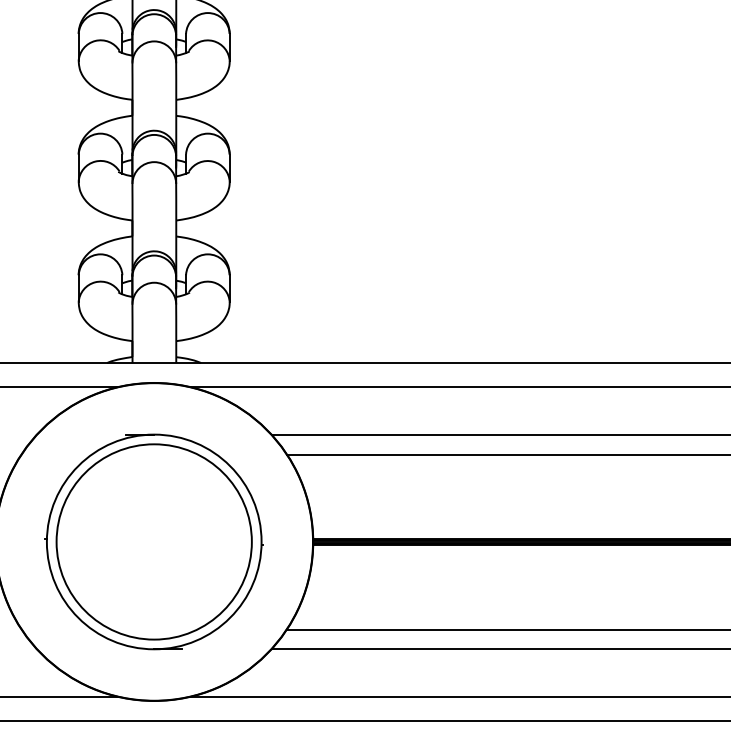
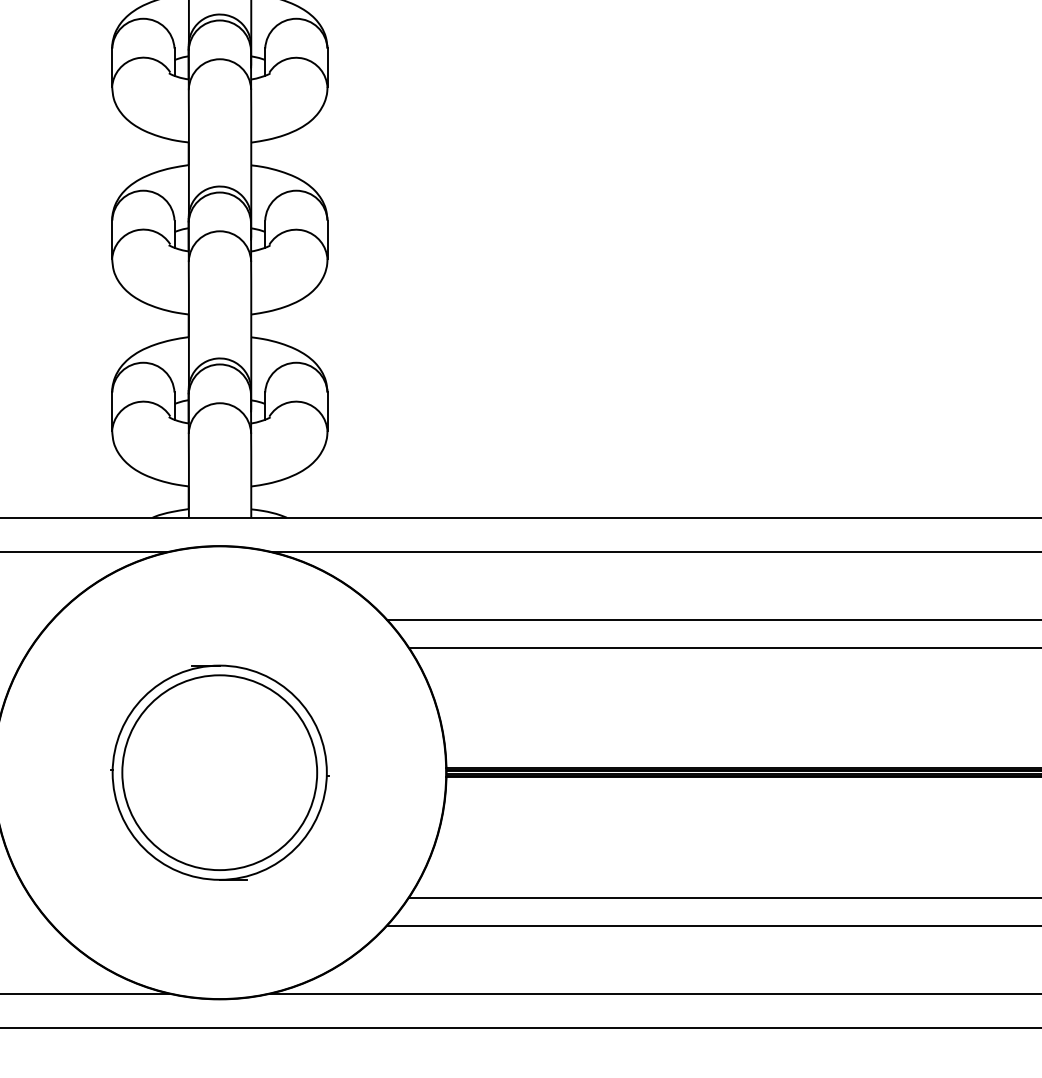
part: (153, 541) -> (218, 772), size x0.7

